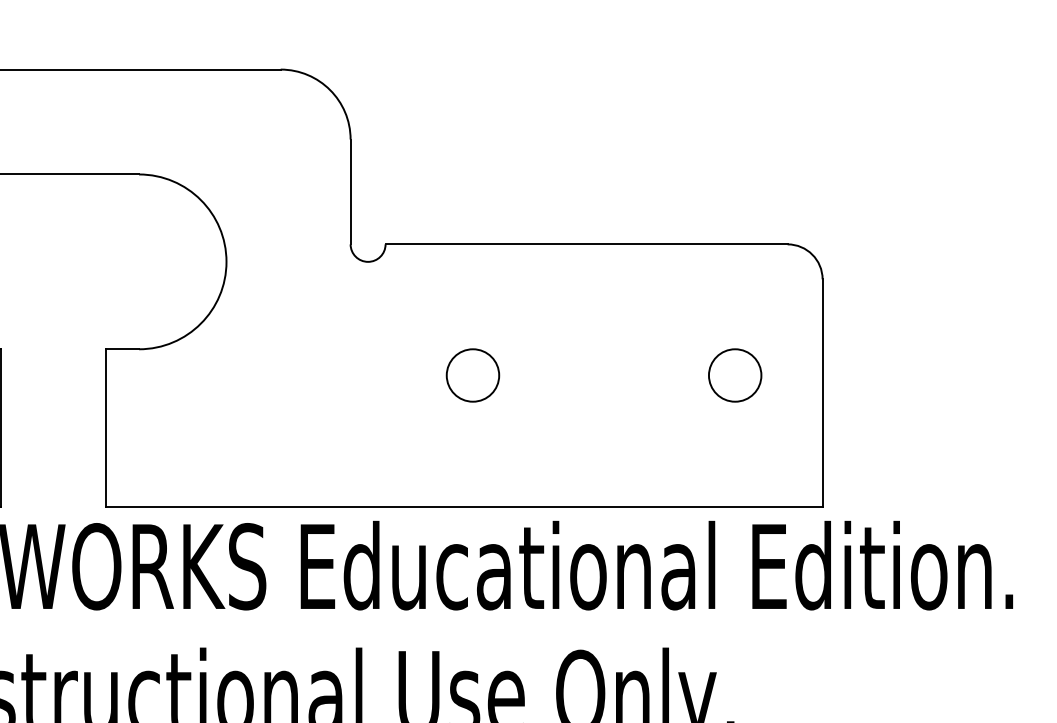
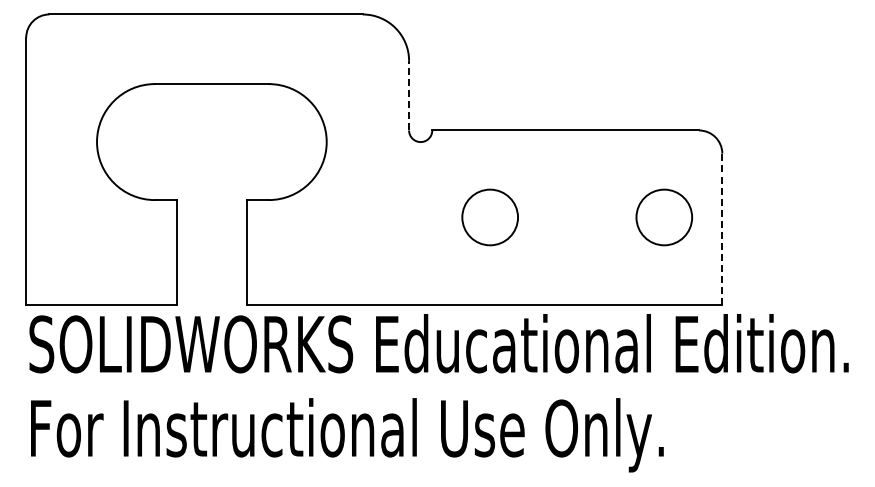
line: (351, 191) -> (409, 95), solid -> dashed
circle: (473, 375) -> (490, 217), size x1.6
circle: (733, 375) -> (663, 217), size x1.6
line: (822, 392) -> (722, 228), solid -> dashed

